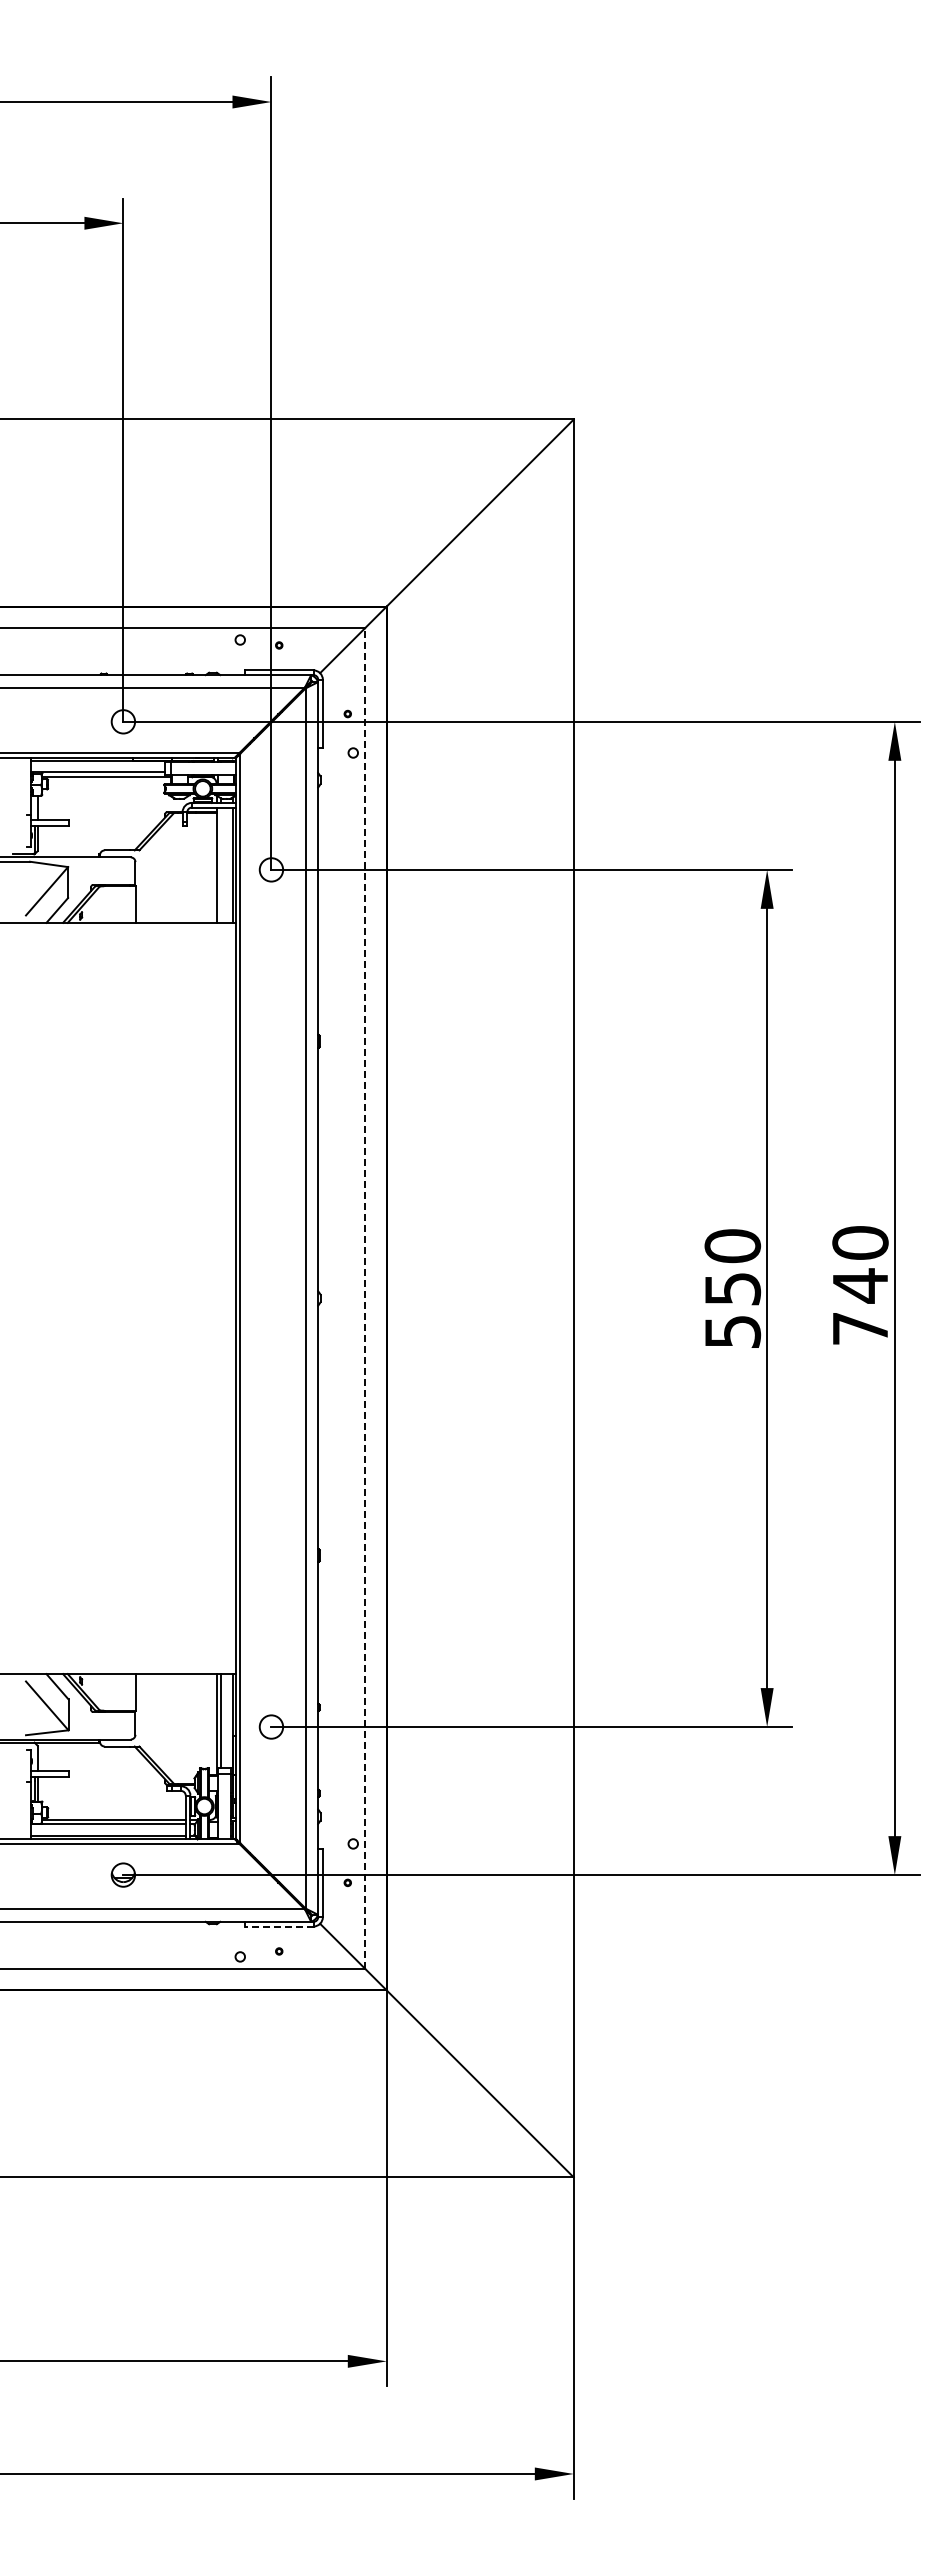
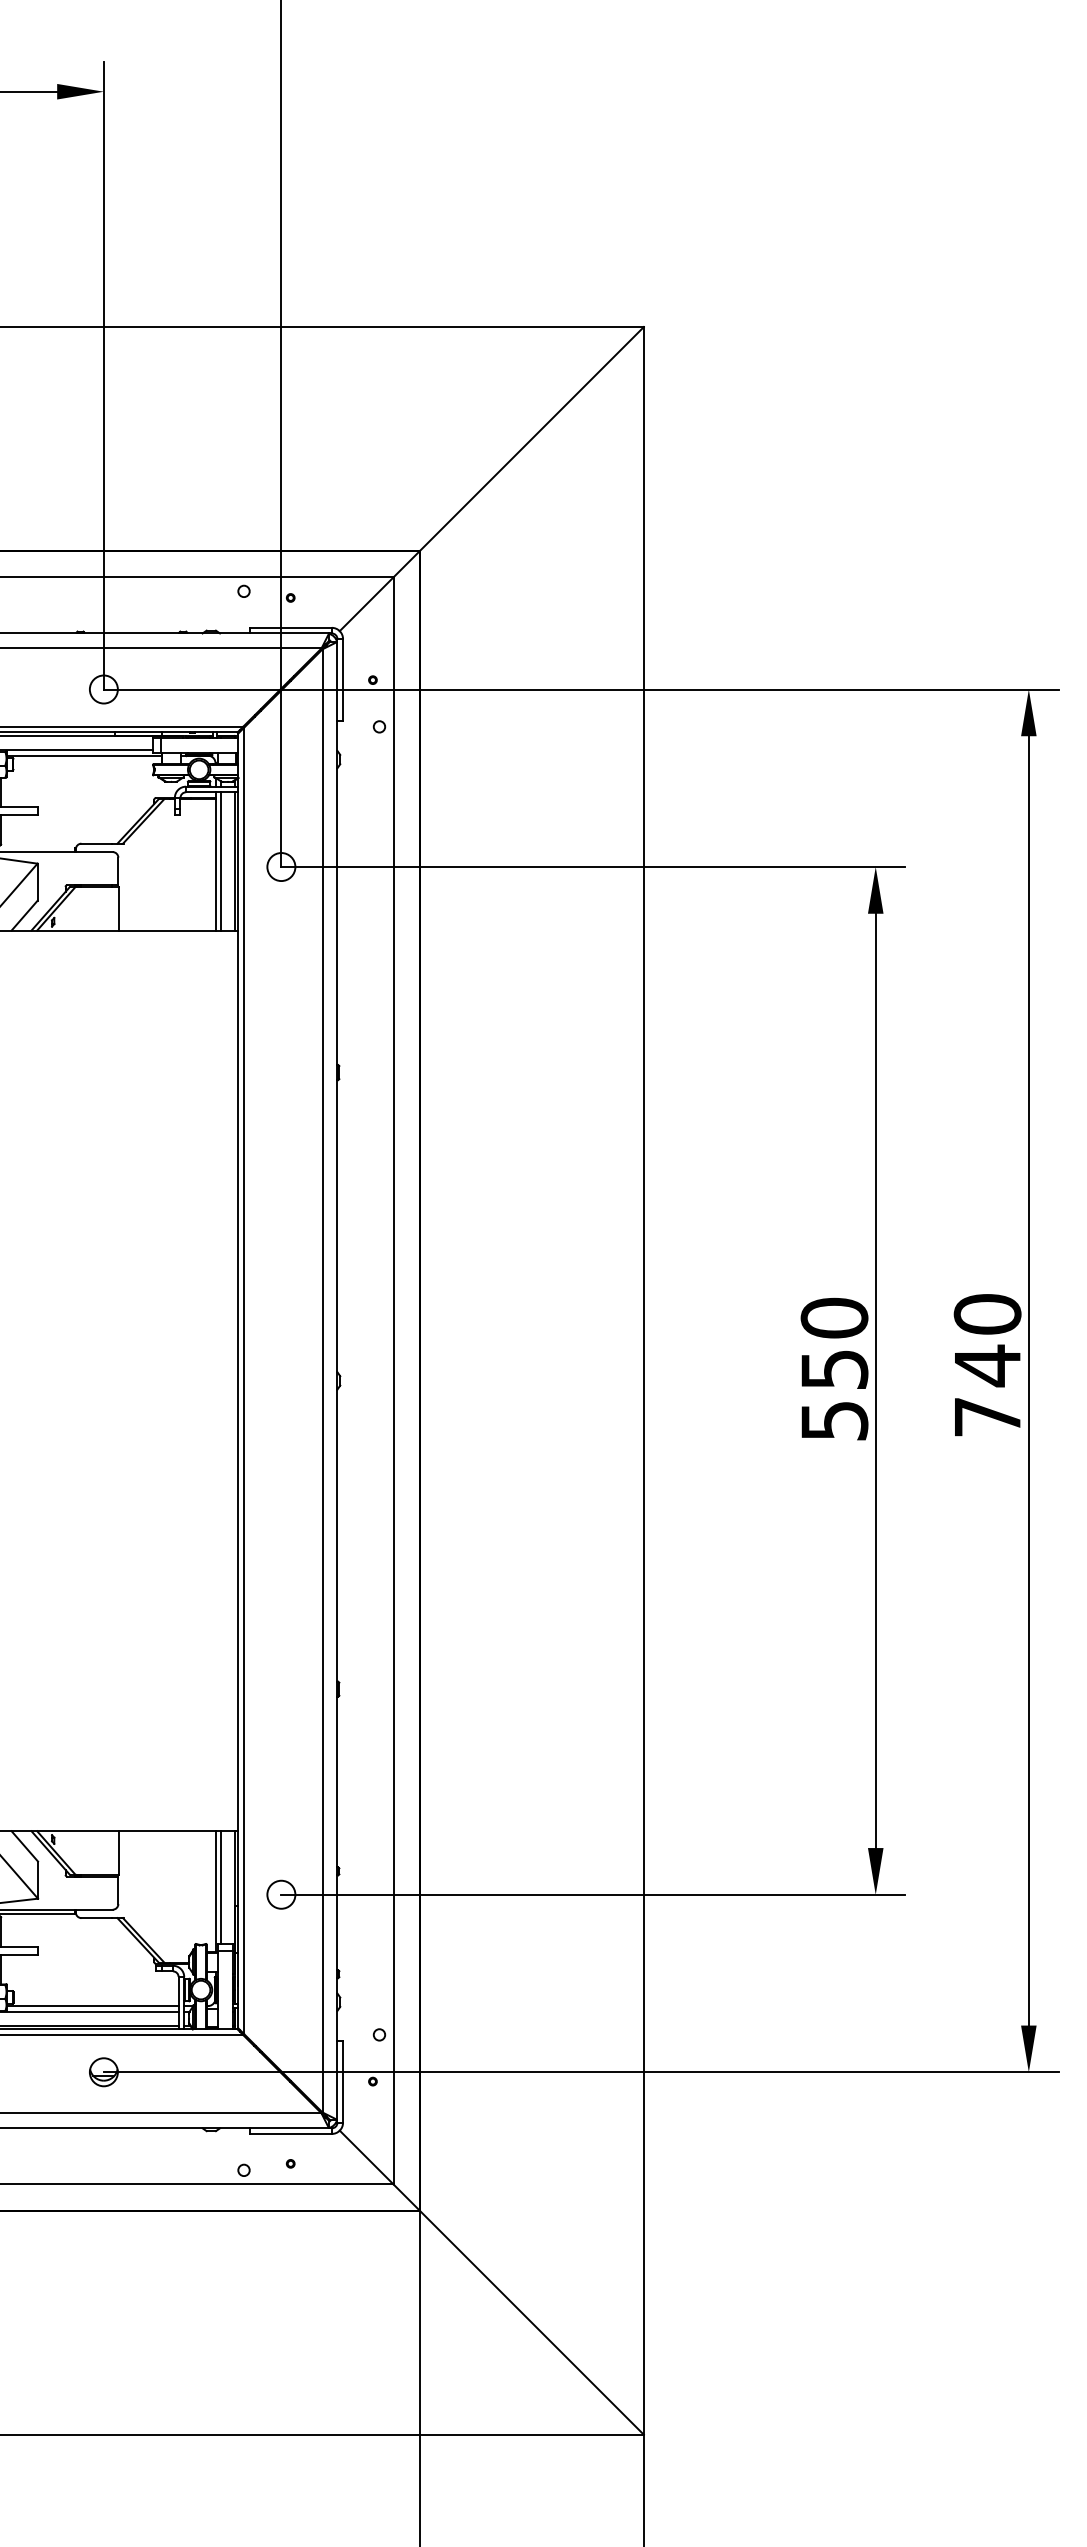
line: (220, 864) -> (220, 860), added
line: (364, 1297) -> (392, 1379), dashed -> solid
line: (278, 1926) -> (289, 2133), dashed -> solid

